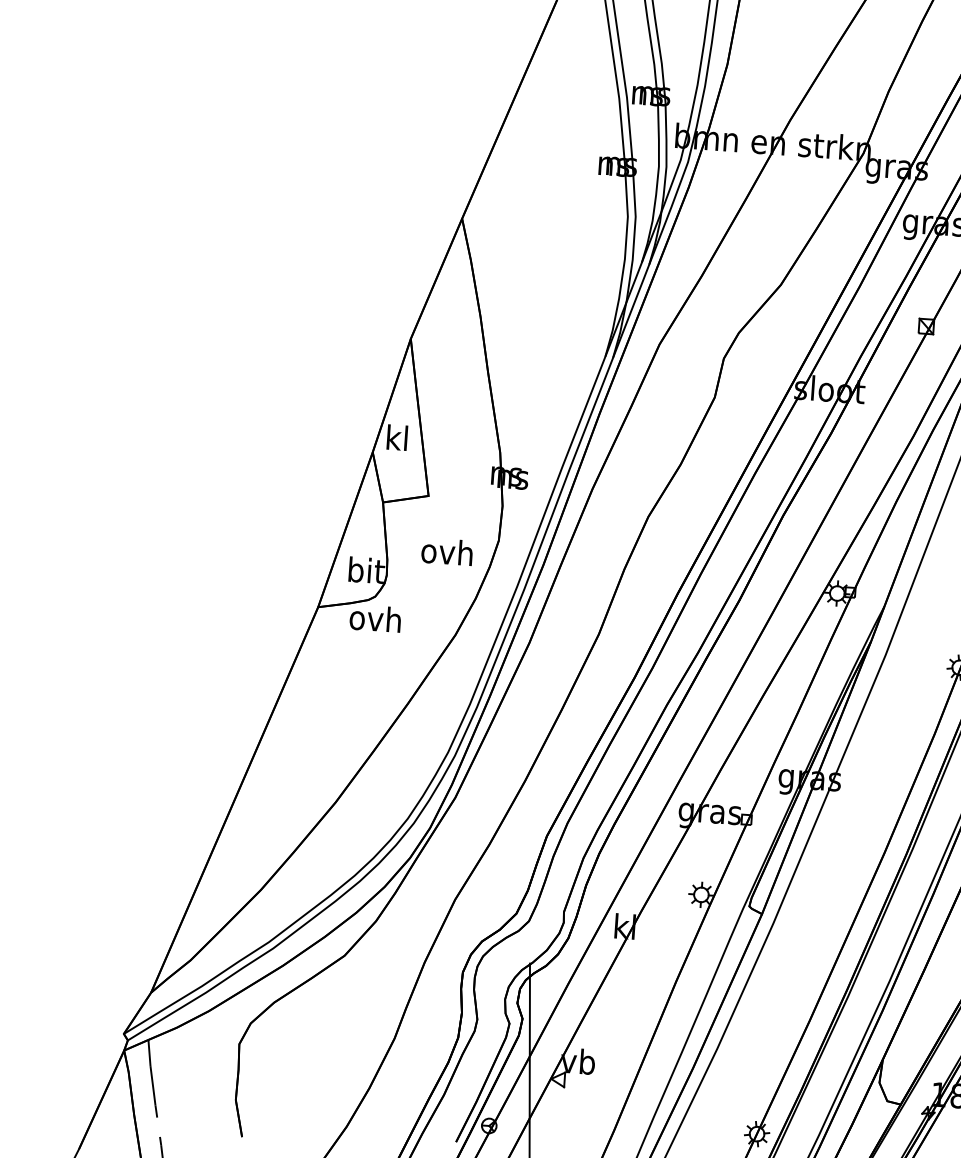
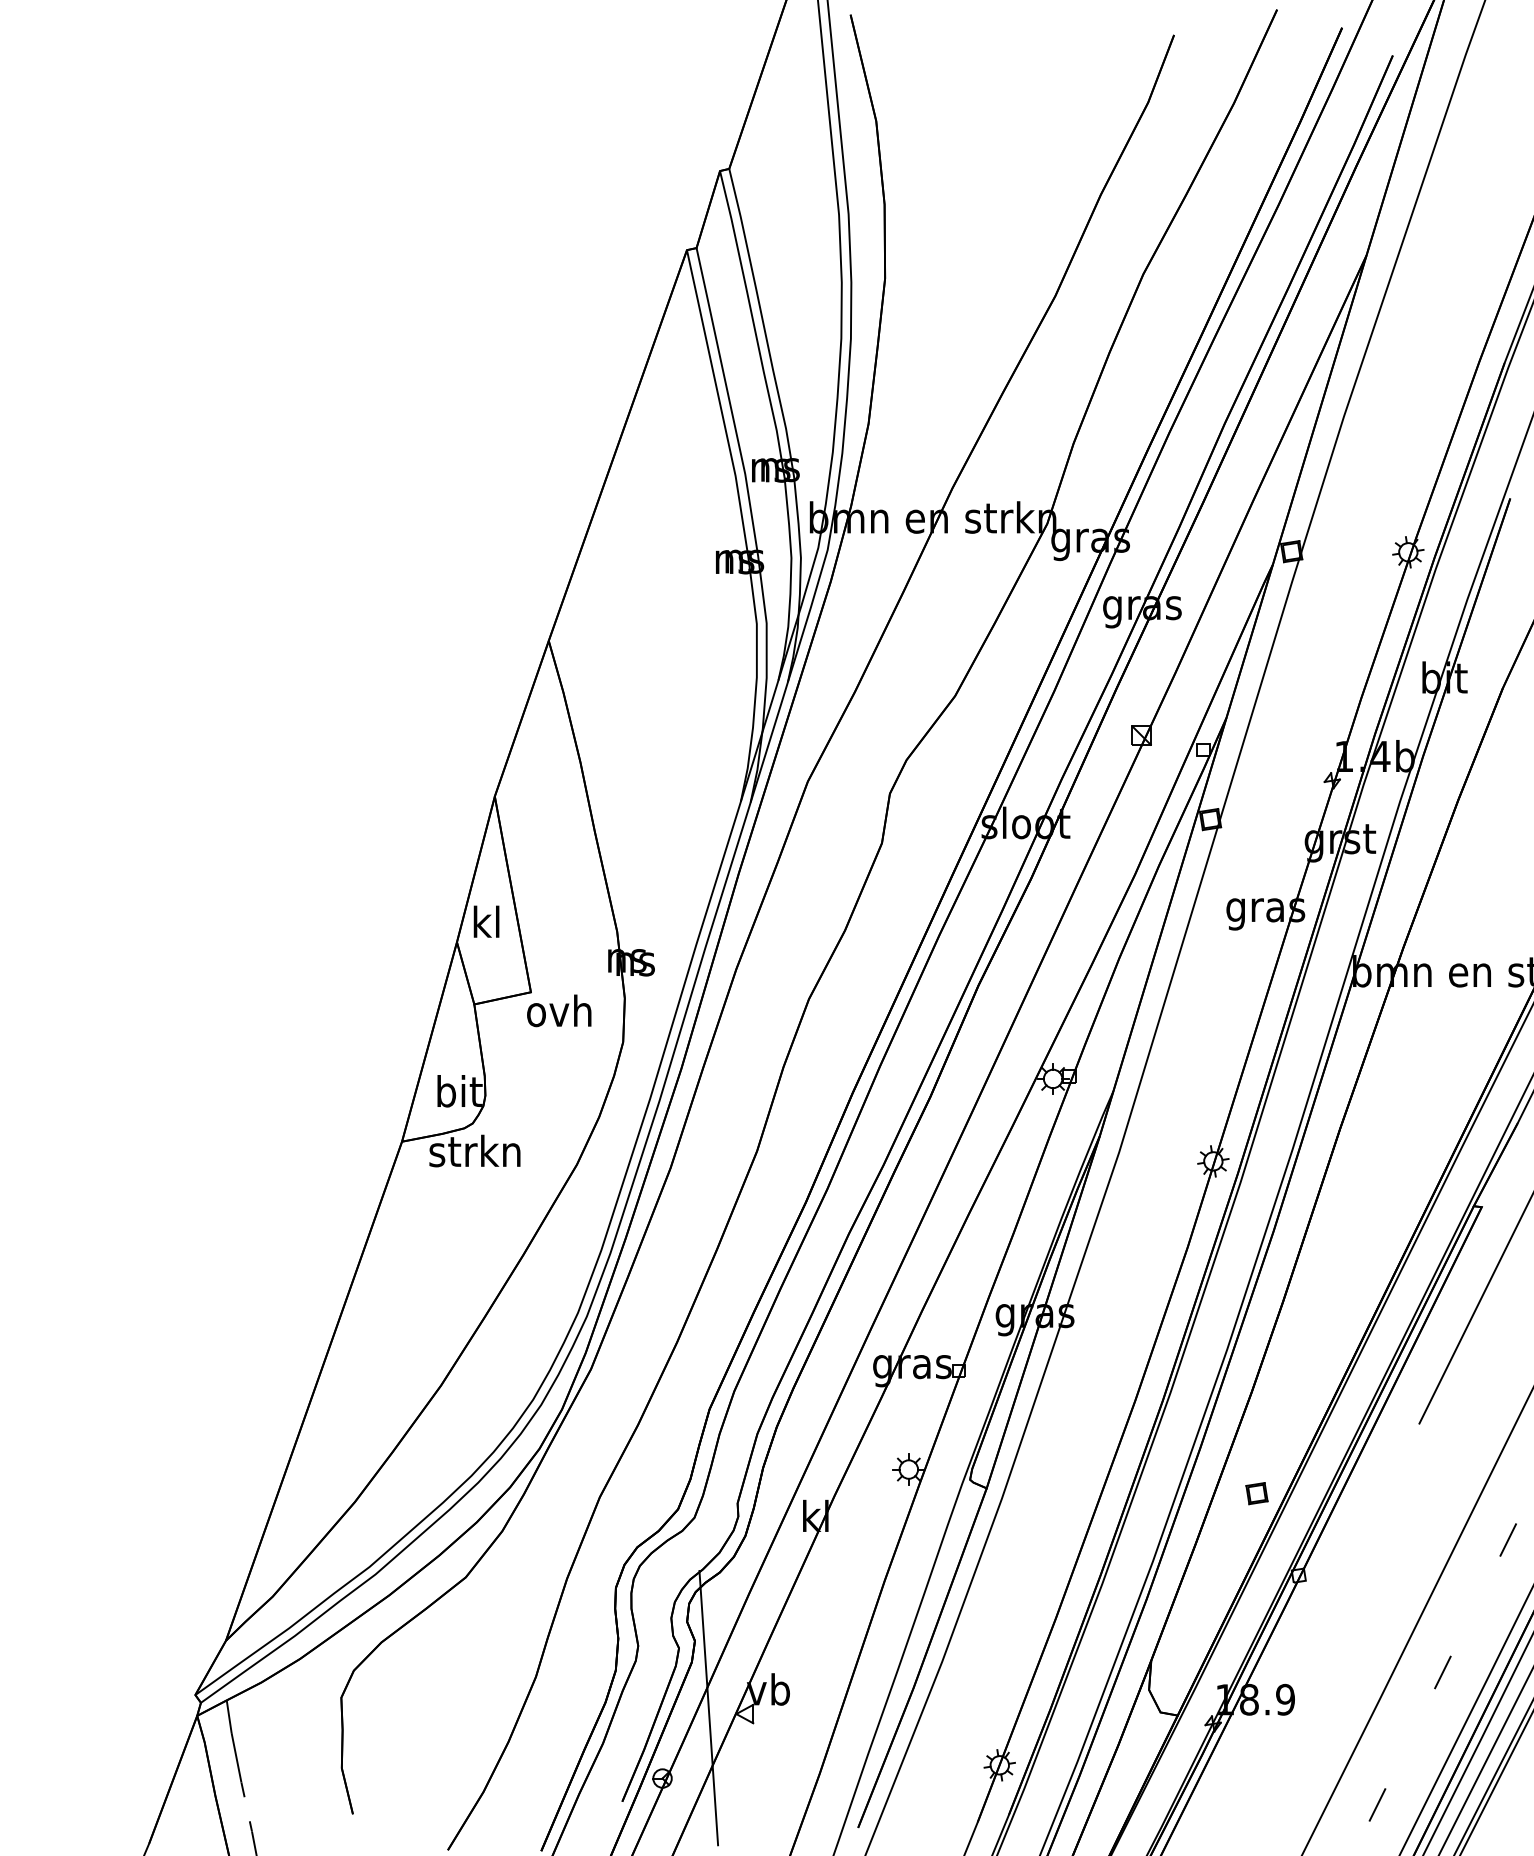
text: (447, 551) -> (559, 1010), moved
text: (375, 618) -> (474, 1150), ovh -> strkn

